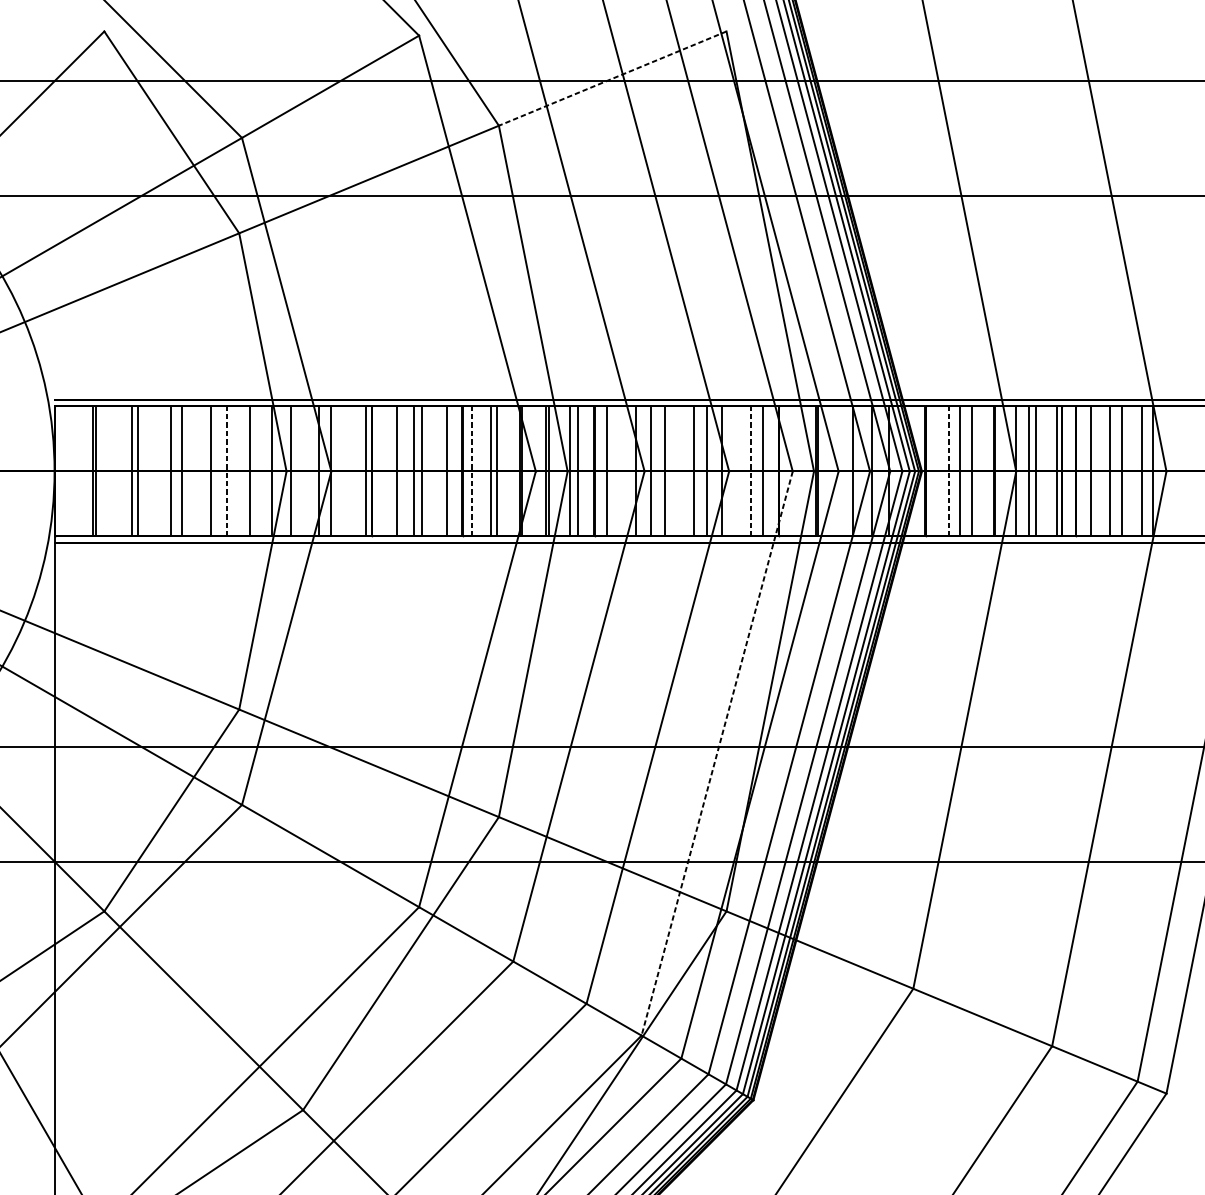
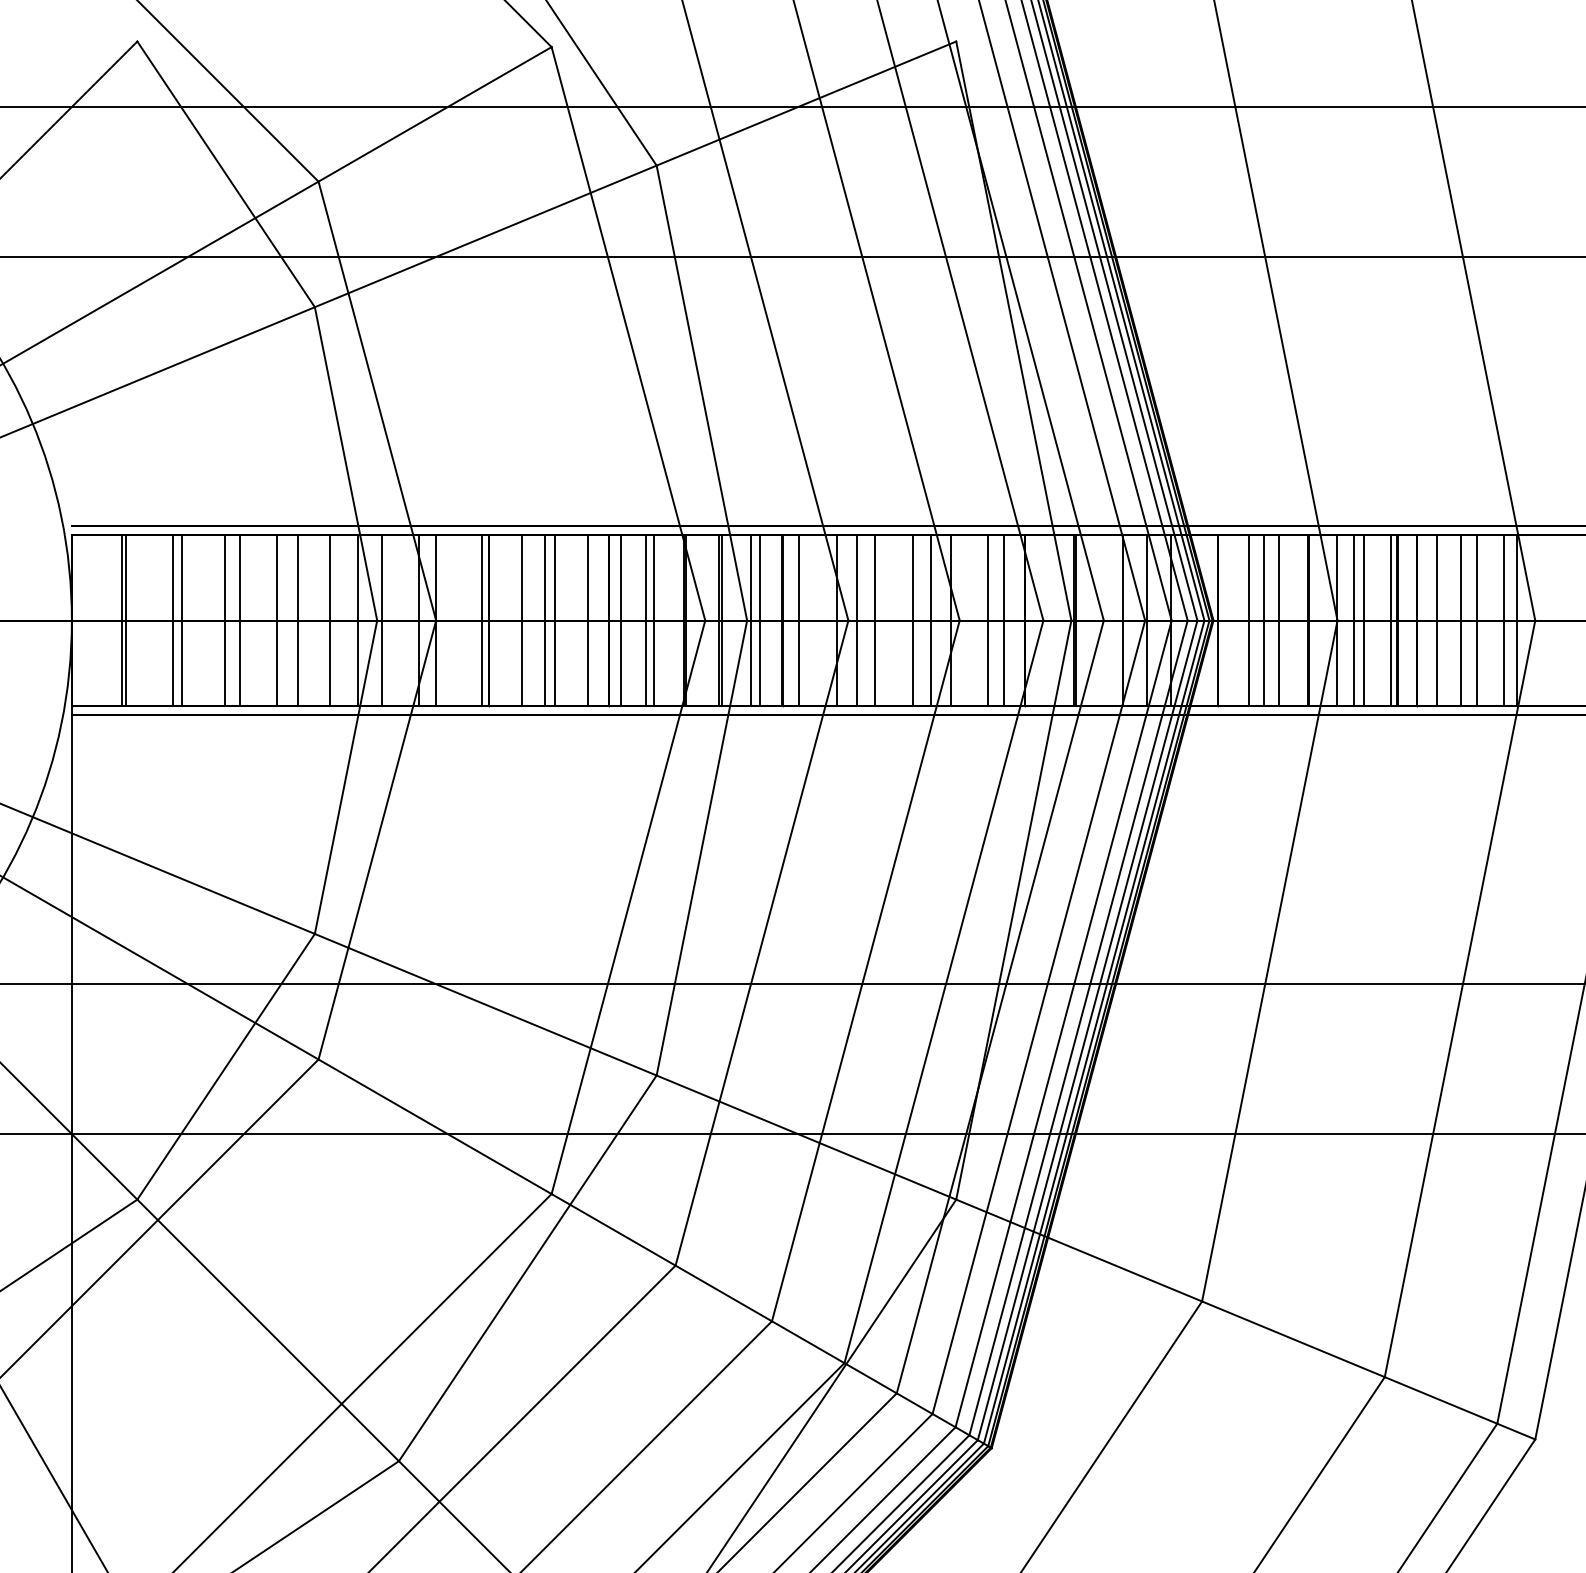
line: (611, 78) -> (805, 103), dashed -> solid
line: (226, 471) -> (298, 620), dashed -> solid
line: (472, 471) -> (621, 620), dashed -> solid
line: (751, 471) -> (988, 620), dashed -> solid
line: (948, 471) -> (1248, 620), dashed -> solid
line: (716, 754) -> (943, 992), dashed -> solid

